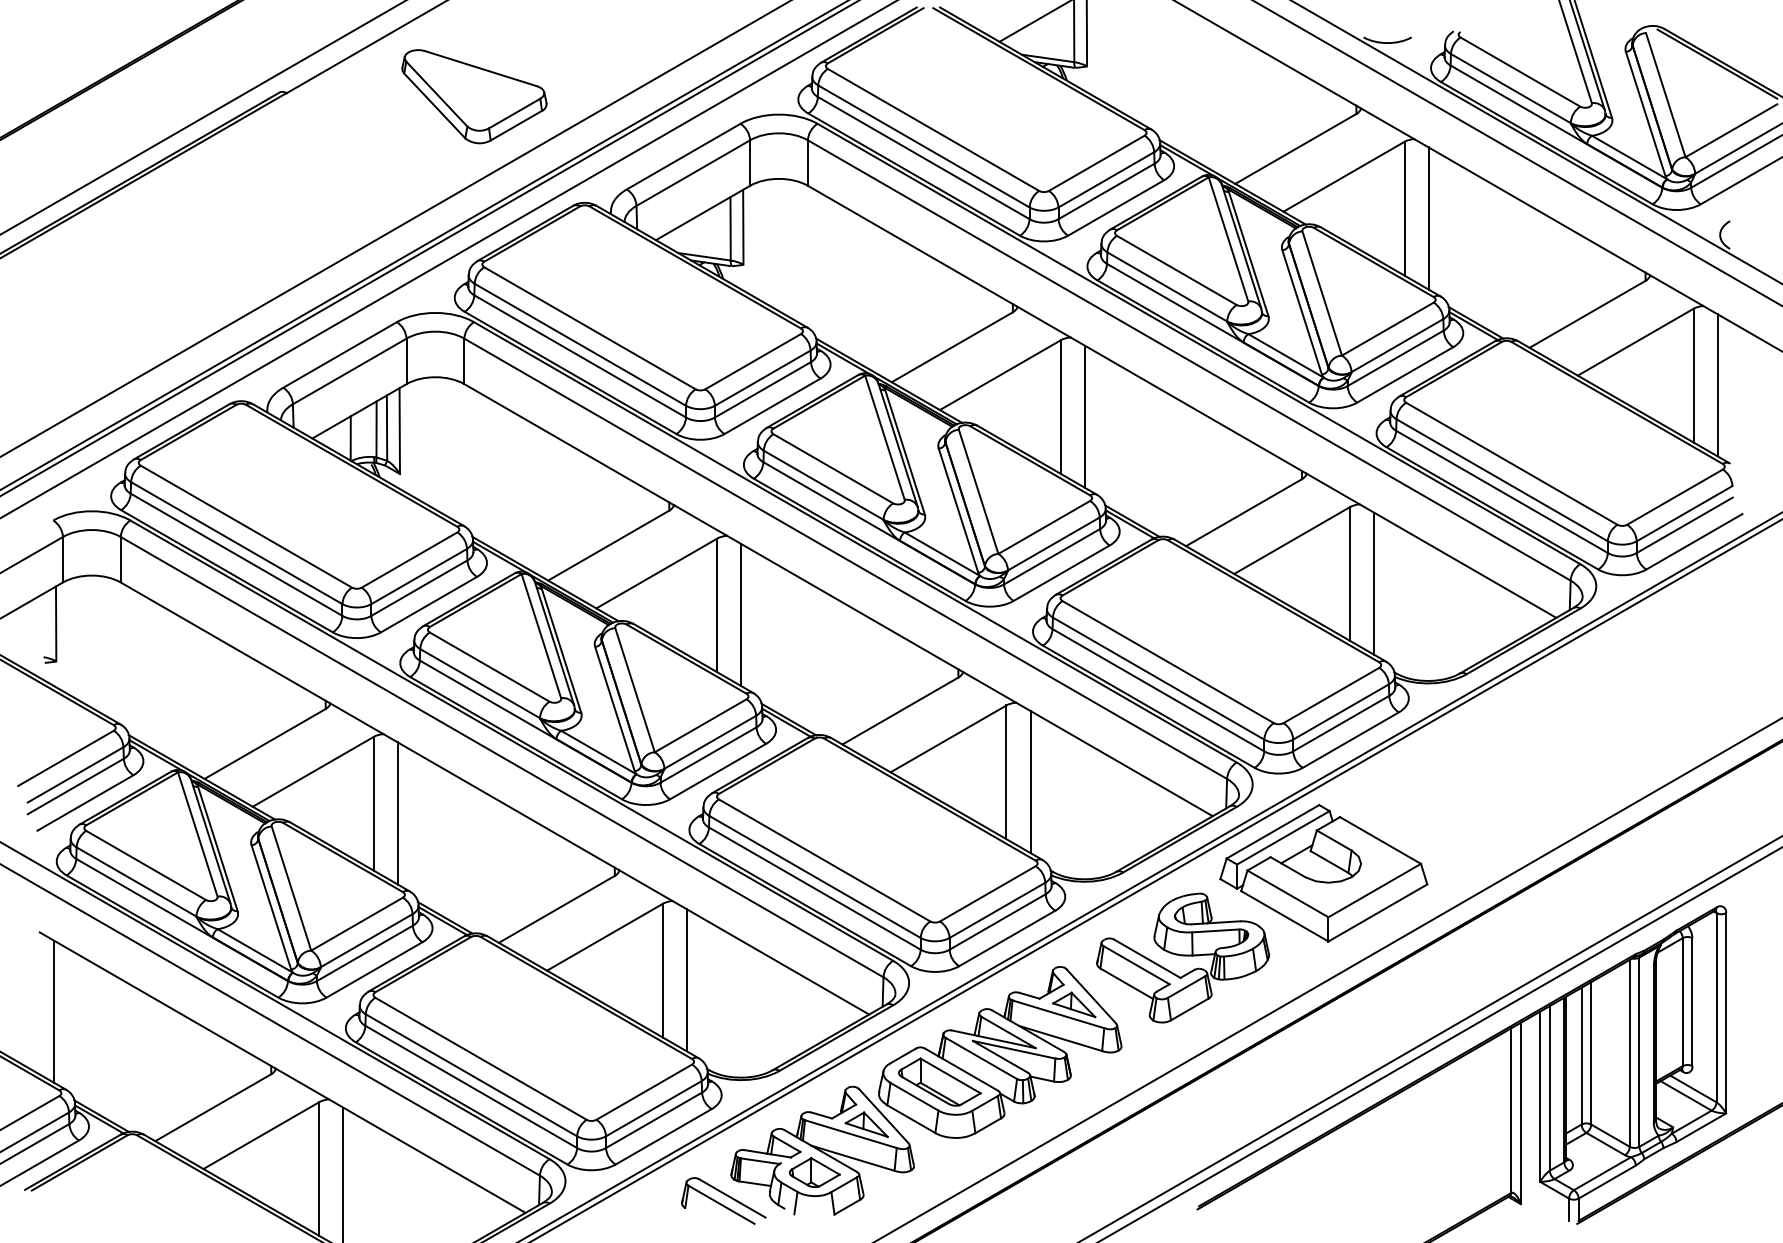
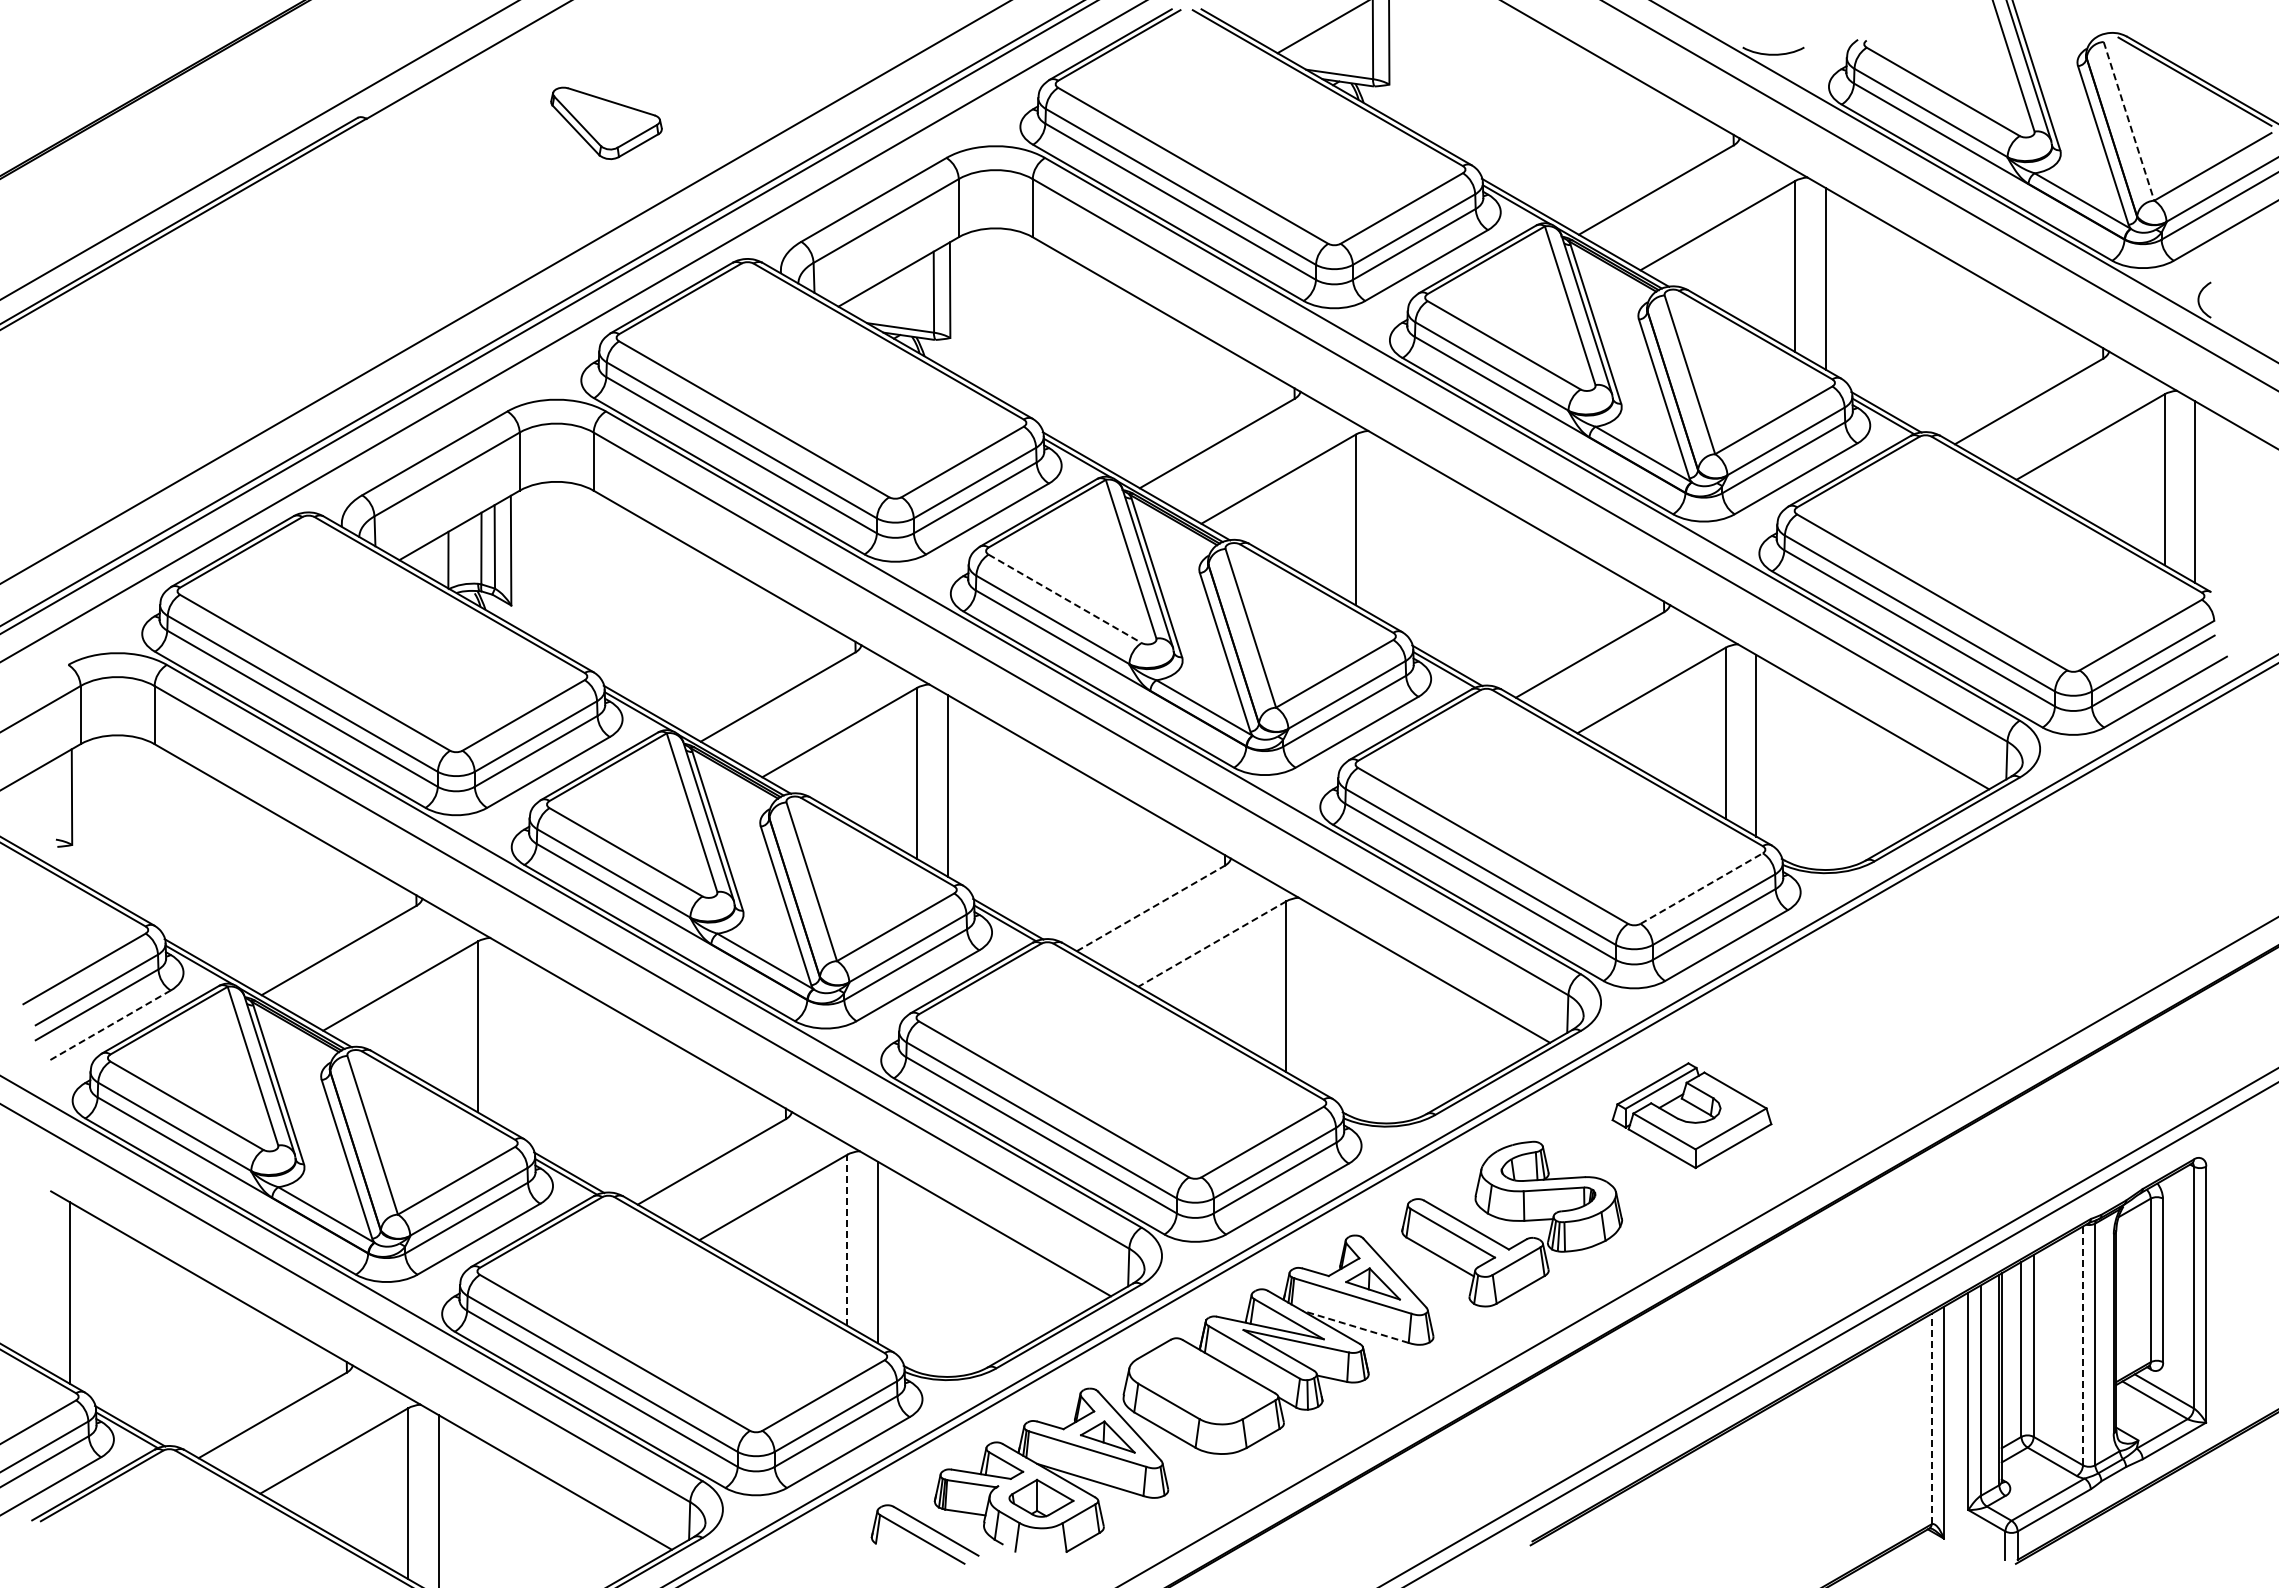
line: (1666, 95) -> (2129, 121), solid -> dashed
part: (474, 96) -> (606, 123), size x0.6
line: (1084, 416) -> (1386, 532), removed
line: (833, 469) -> (1065, 599), solid -> dashed
line: (1331, 695) -> (1701, 888), solid -> dashed
line: (900, 711) -> (1151, 908), solid -> dashed
line: (947, 739) -> (1211, 944), solid -> dashed
line: (1030, 781) -> (1317, 998), removed
line: (85, 802) -> (109, 1025), solid -> dashed
line: (397, 813) -> (508, 1039), removed
part: (1323, 873) -> (1691, 1115), size x0.6
line: (663, 970) -> (847, 1239), solid -> dashed
line: (1060, 1038) -> (1355, 1326), solid -> dashed
line: (1630, 1053) -> (2083, 1345), solid -> dashed
part: (940, 1082) -> (1201, 1382), removed
line: (1511, 1110) -> (1931, 1418), solid -> dashed

